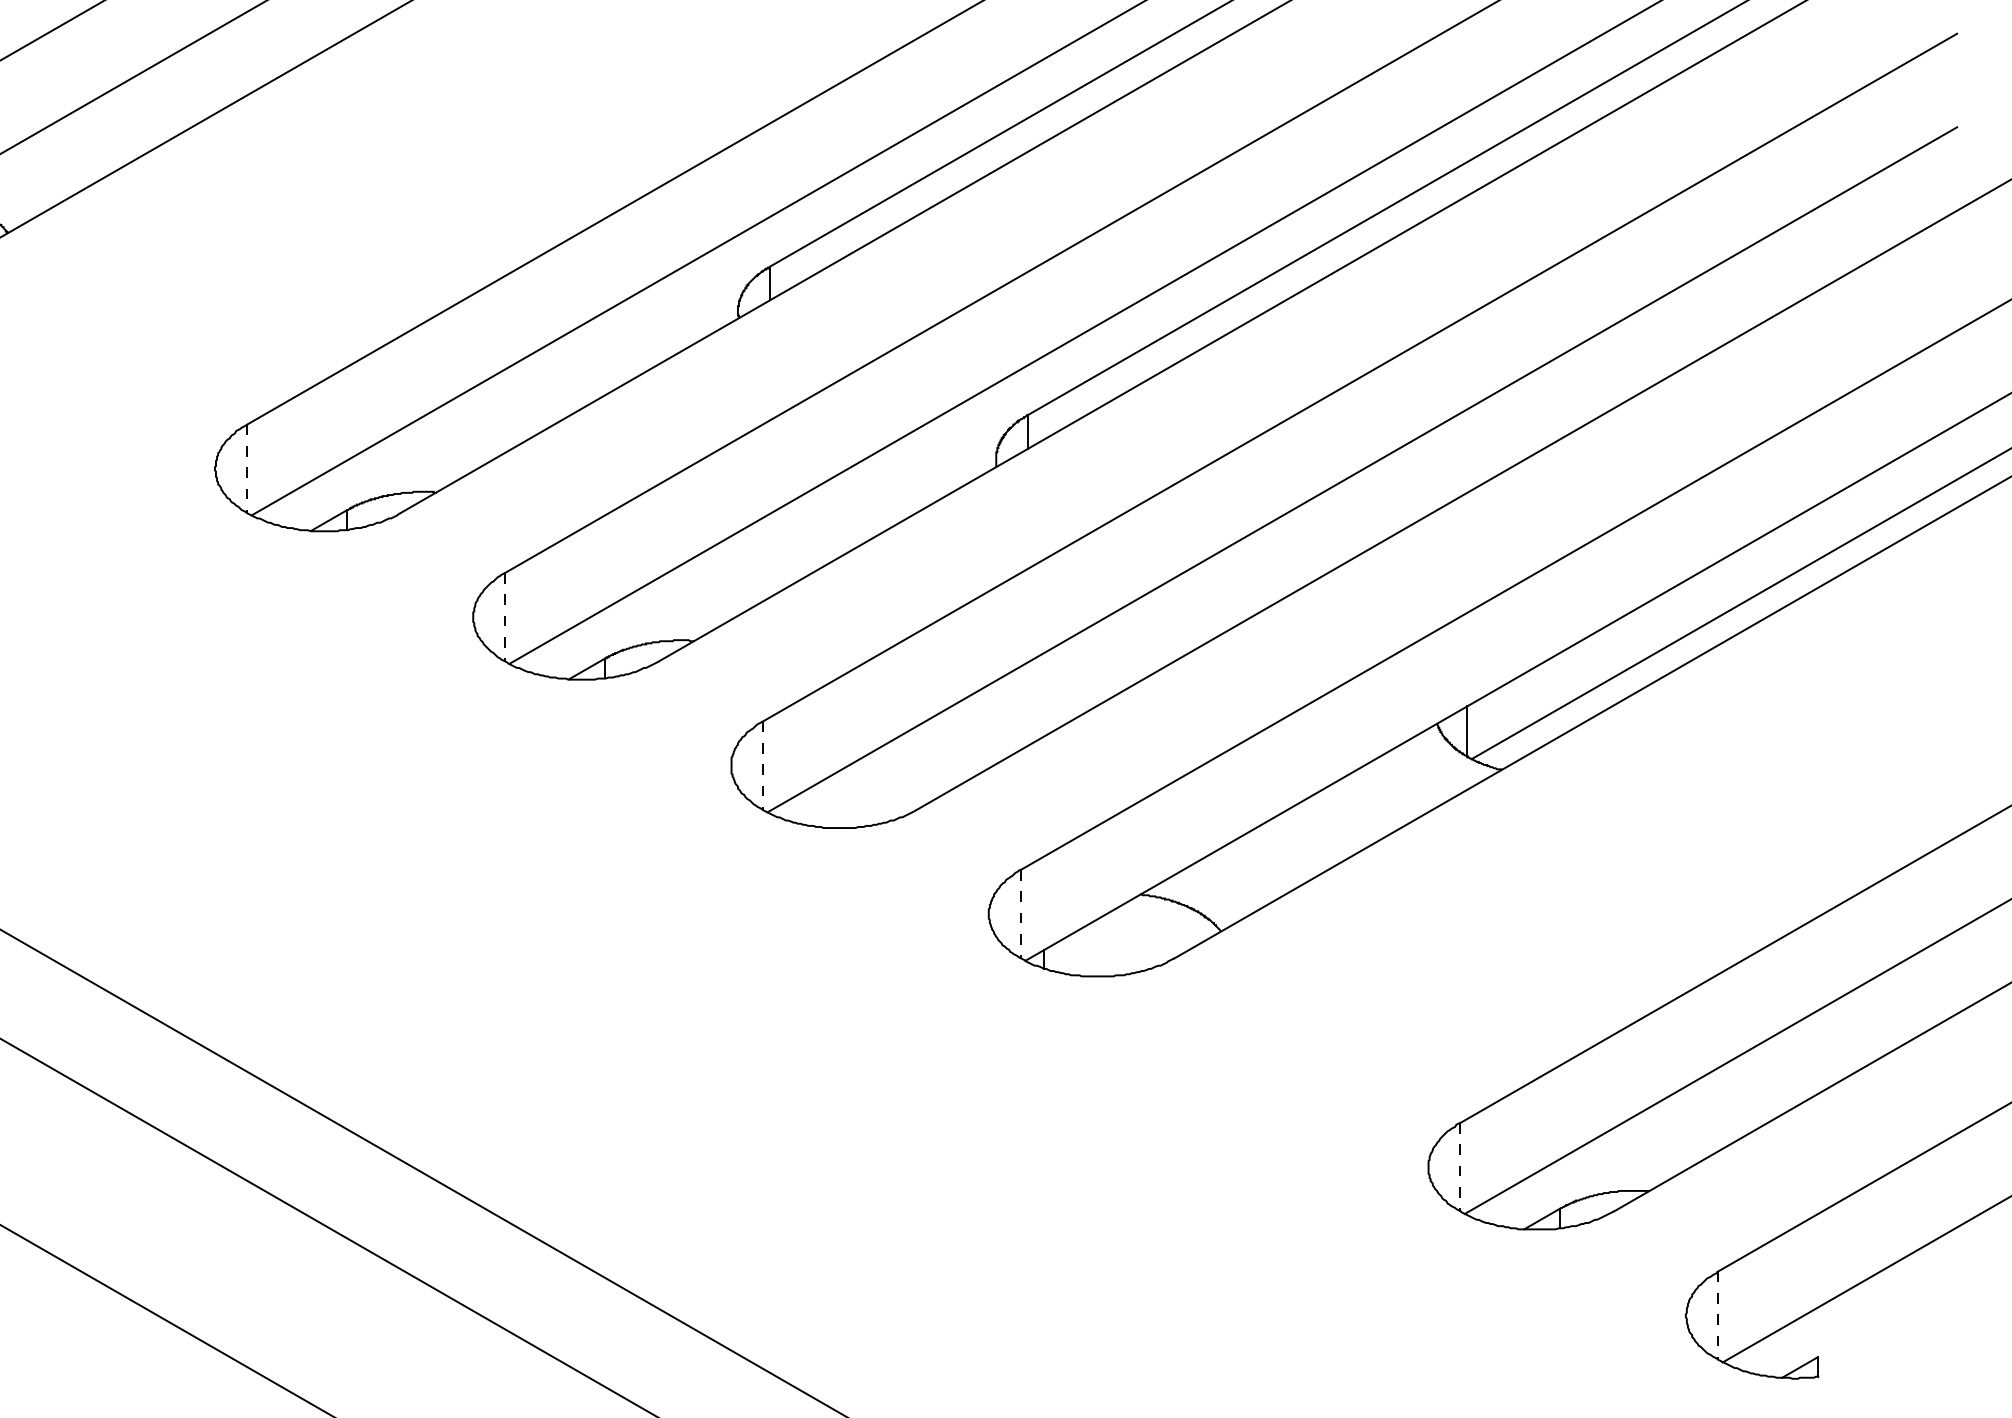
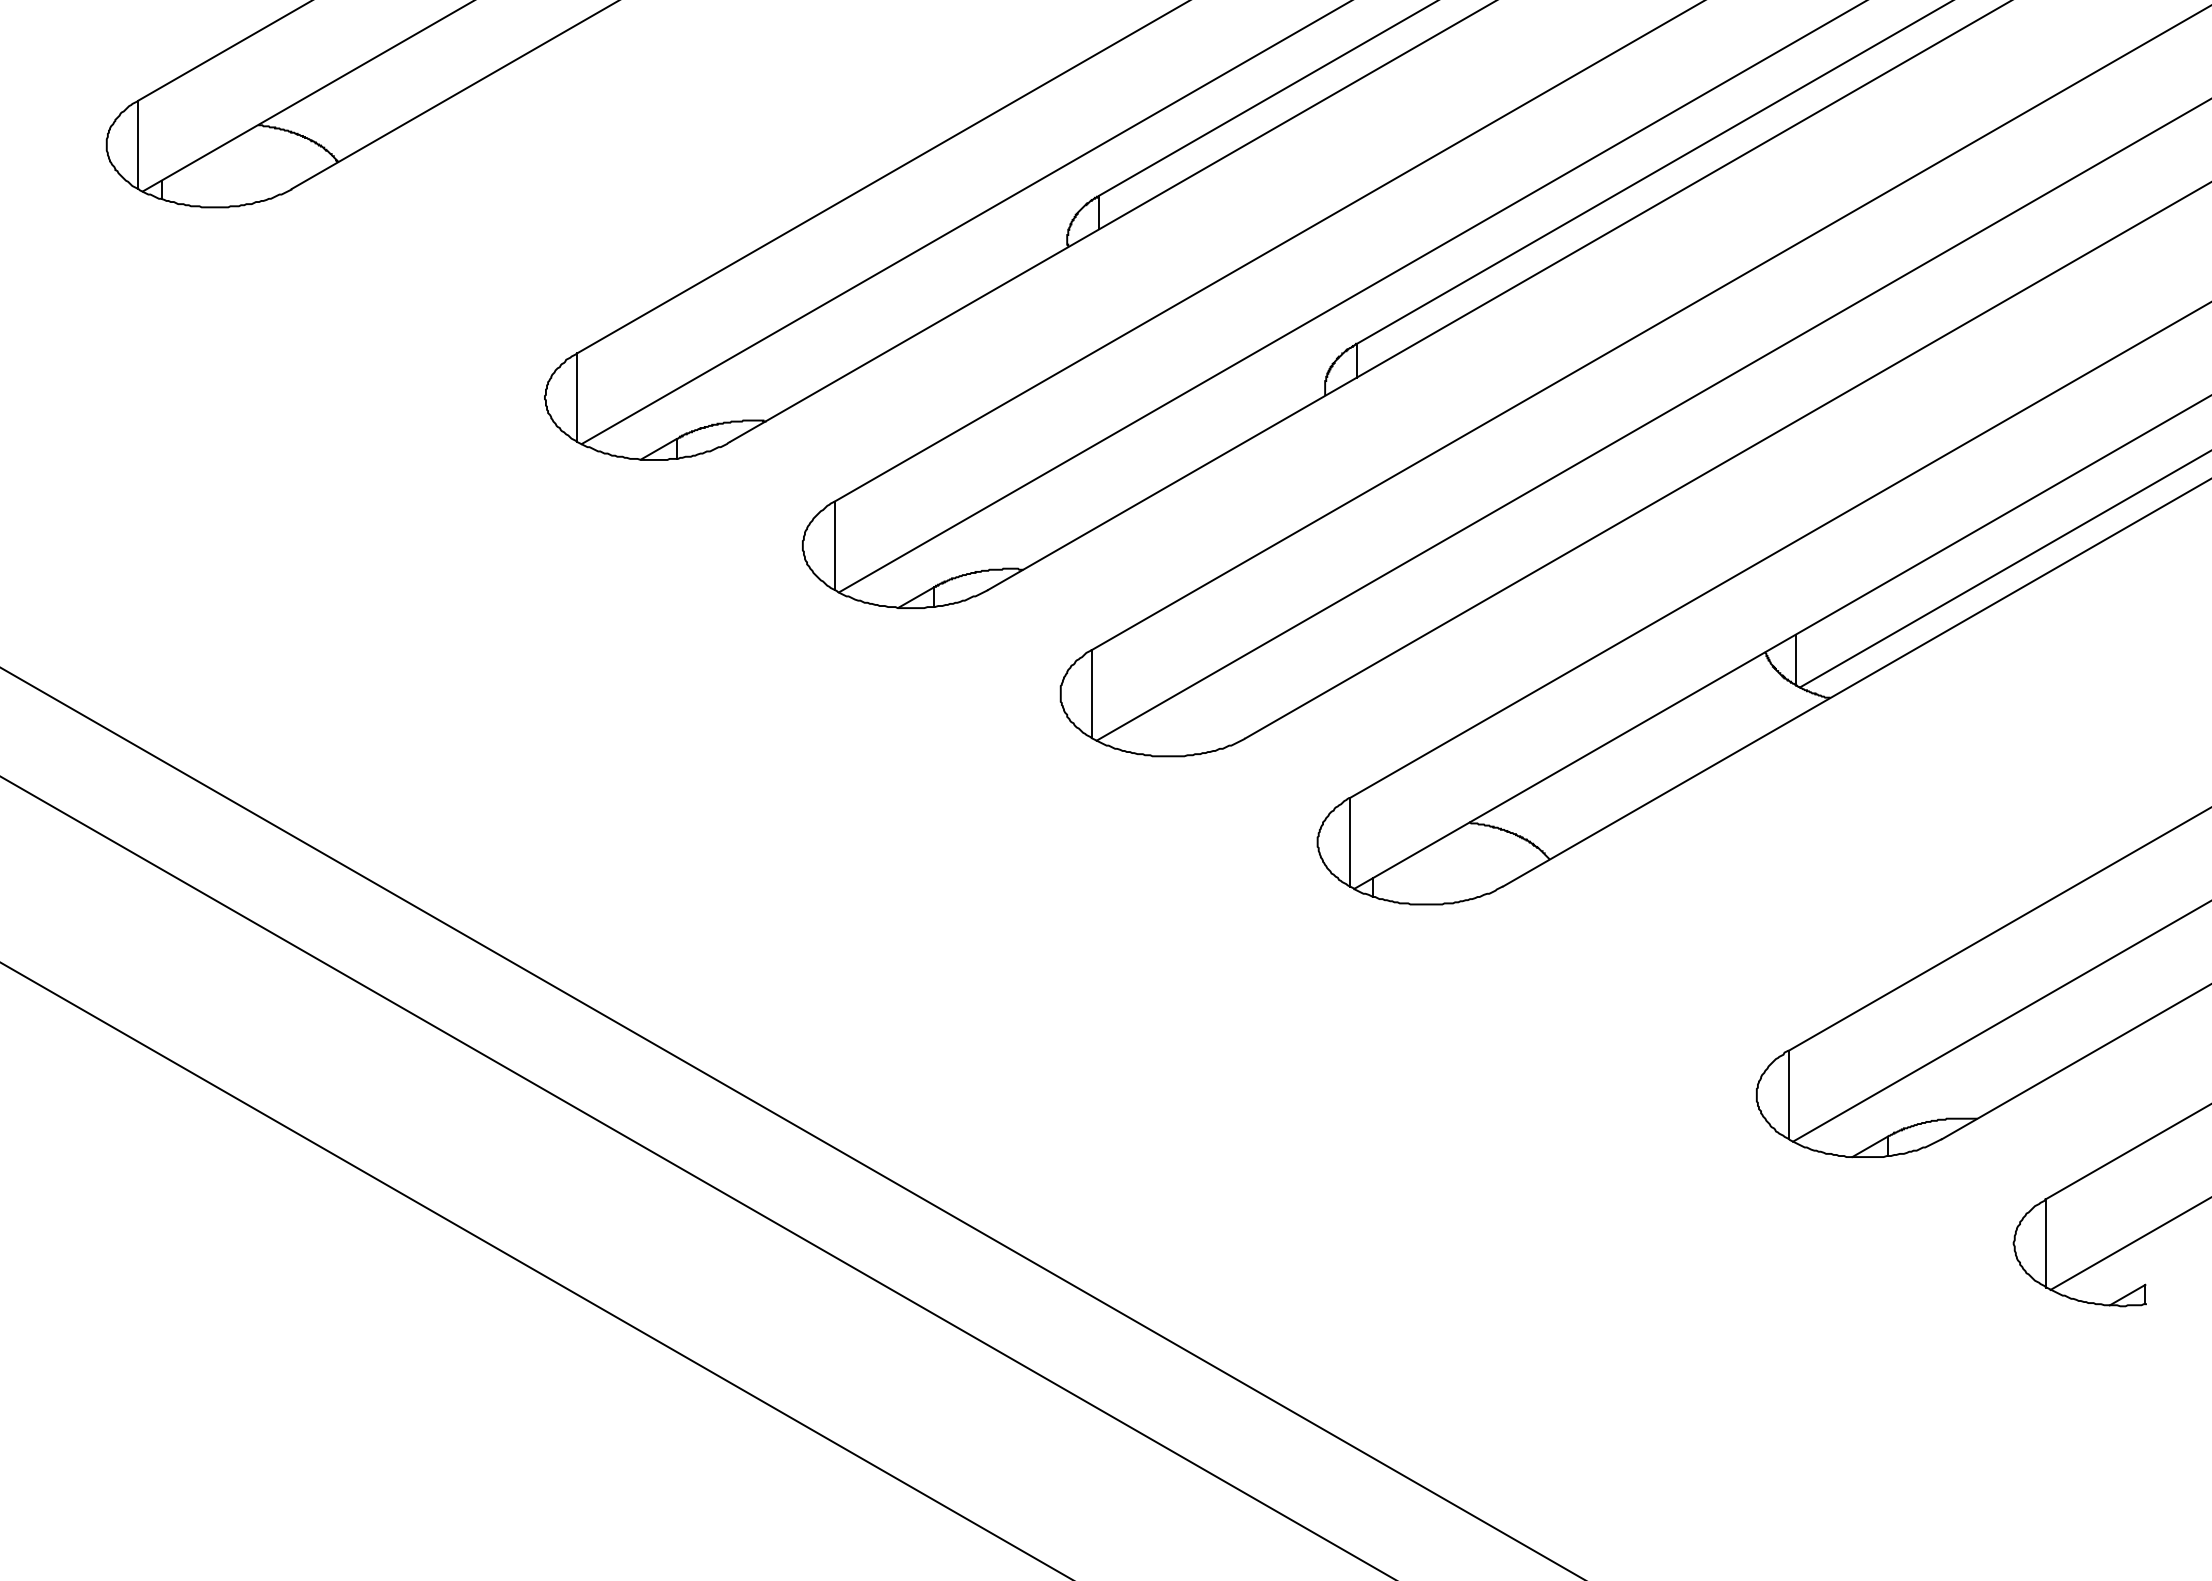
line: (247, 469) -> (577, 398), dashed -> solid
line: (504, 617) -> (834, 546), dashed -> solid
line: (763, 766) -> (1092, 694), dashed -> solid
line: (1020, 914) -> (1349, 842), dashed -> solid
line: (1460, 1167) -> (1788, 1095), dashed -> solid
line: (1718, 1315) -> (2046, 1243), dashed -> solid

